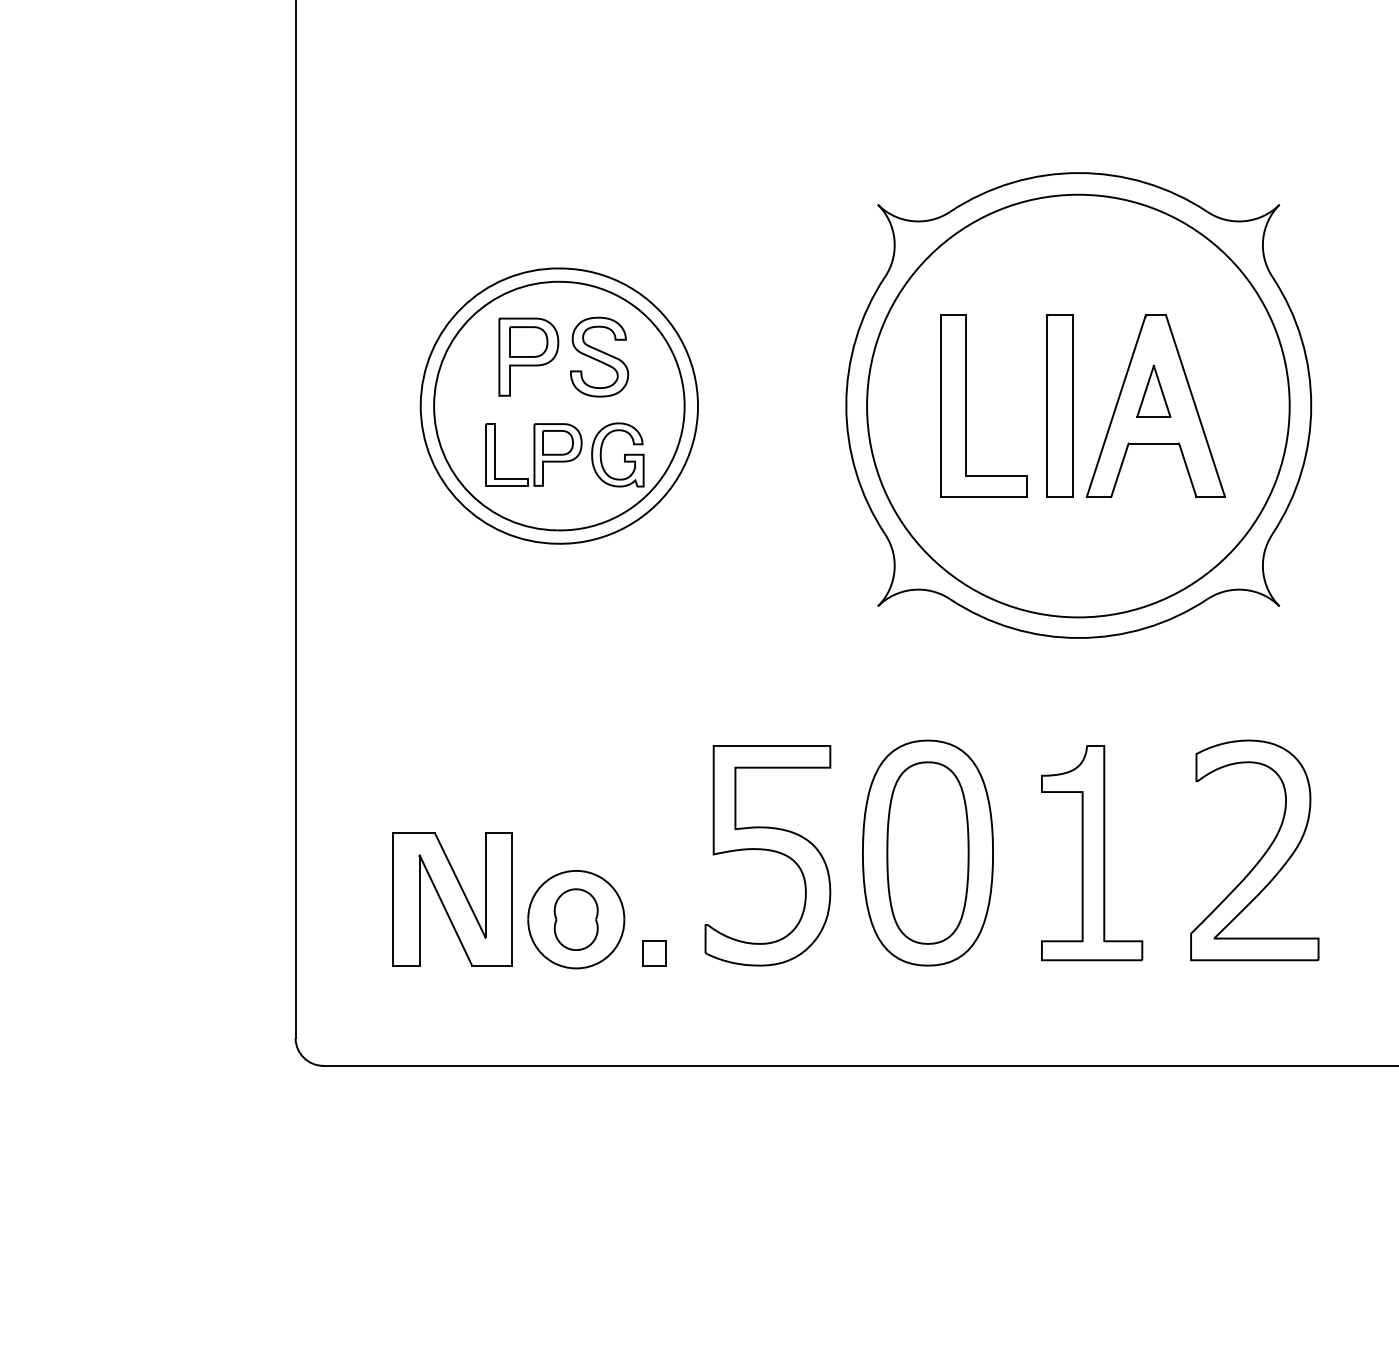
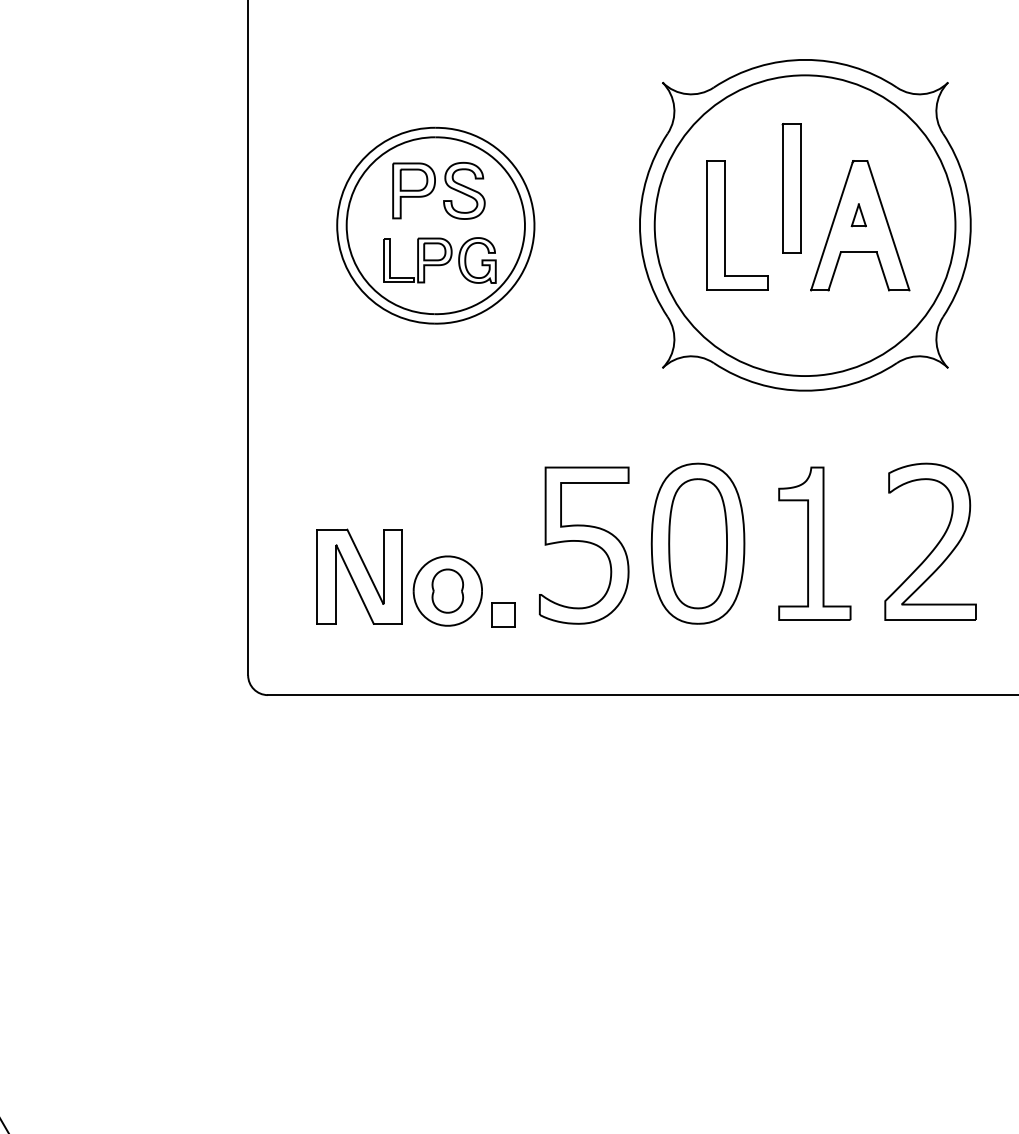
part: (1153, 391) -> (858, 215), size x0.6
part: (1059, 405) -> (791, 188), moved
part: (654, 953) -> (503, 615), size x1.4

